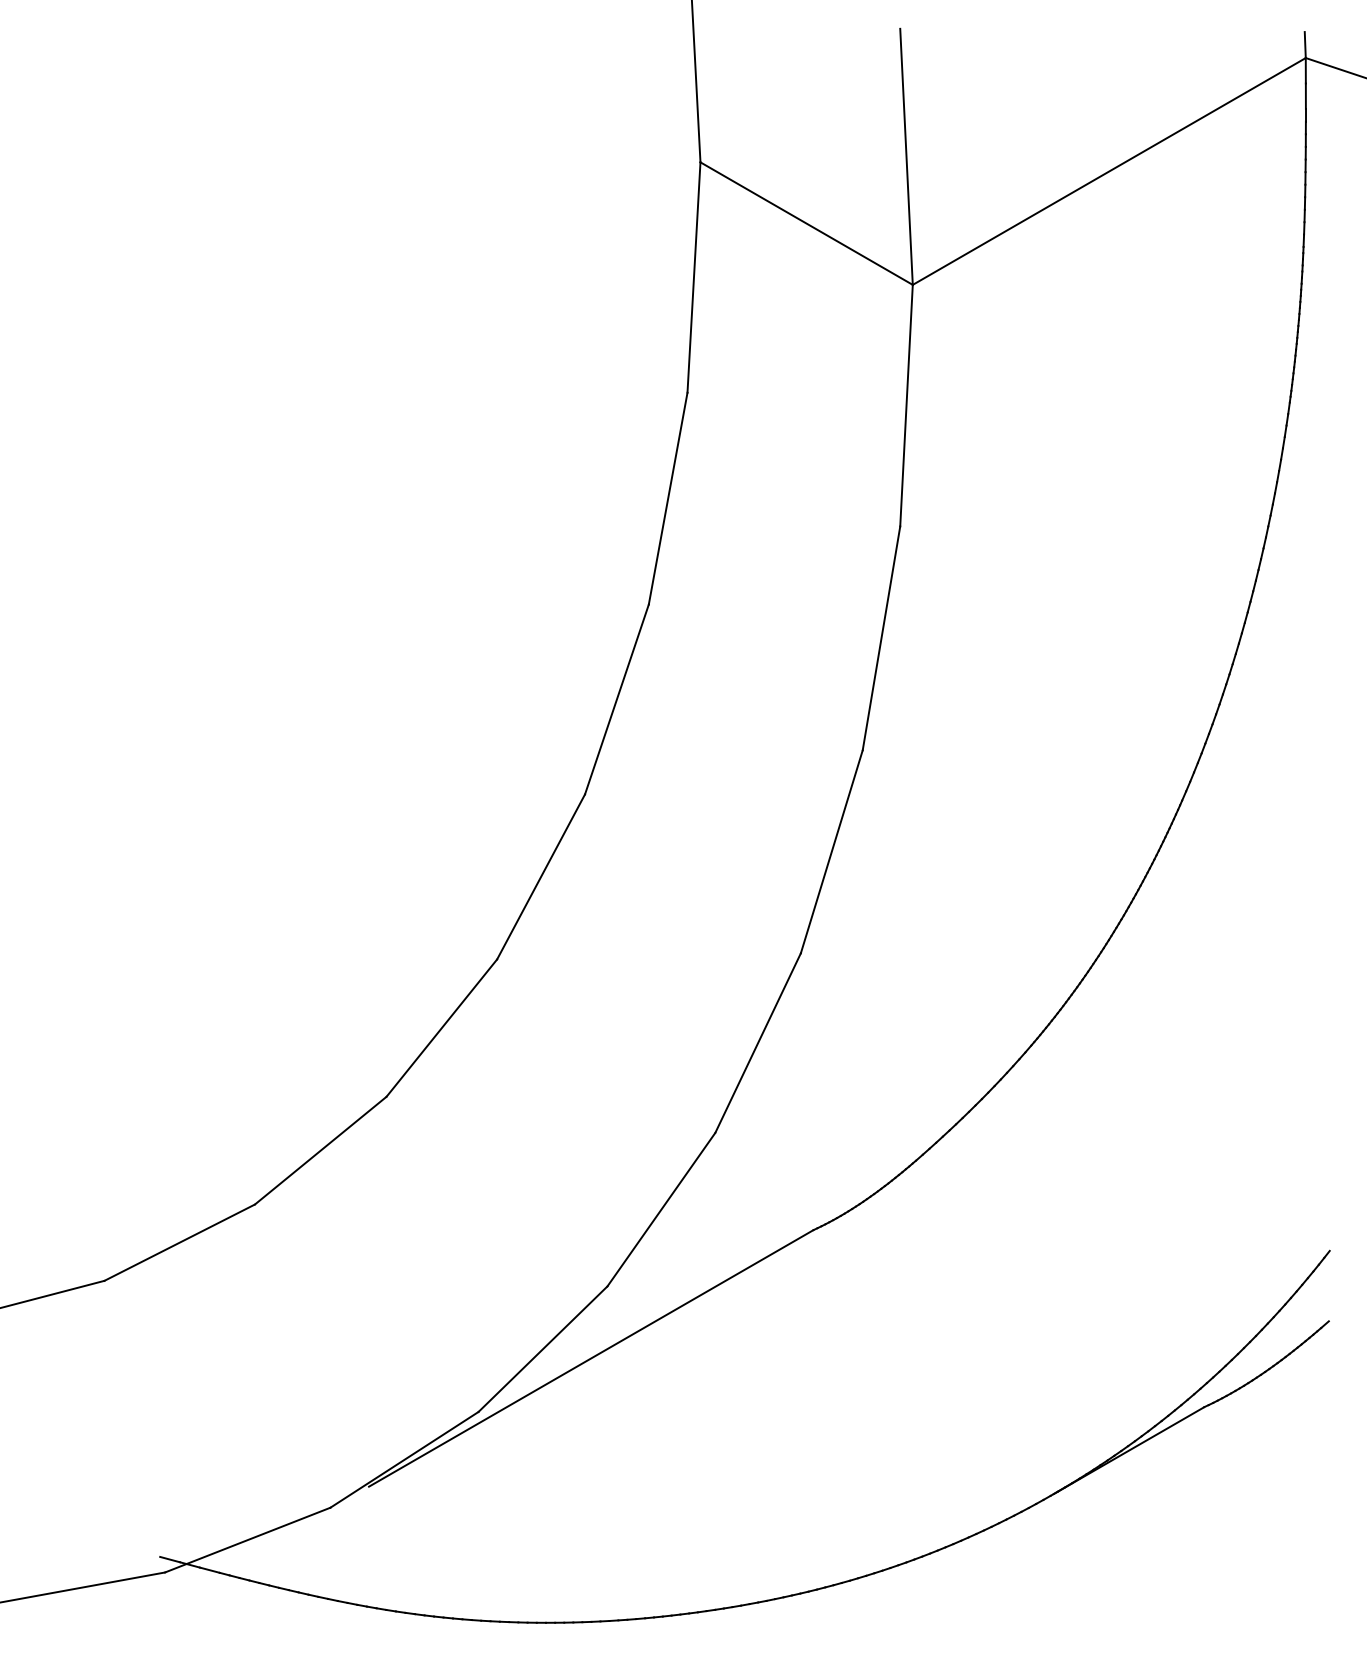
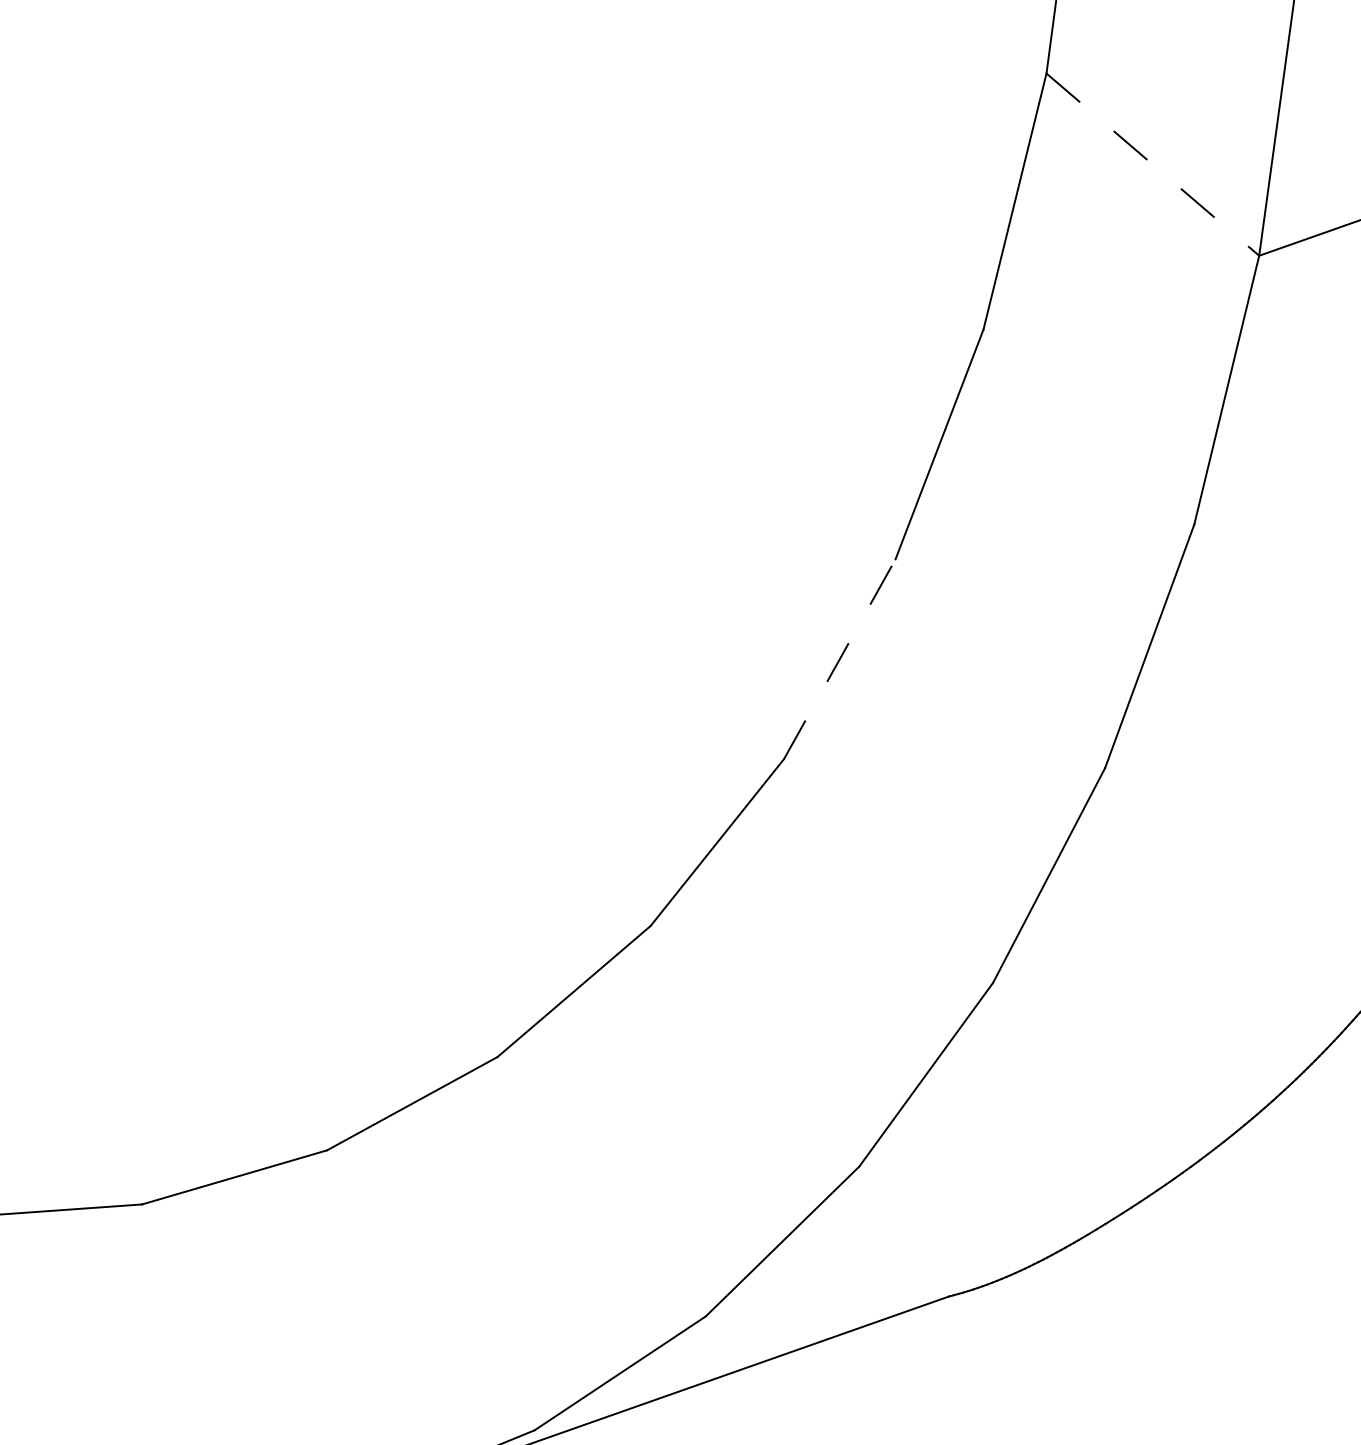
line: (806, 223) -> (1152, 164), solid -> dashed
line: (617, 699) -> (840, 659), solid -> dashed

